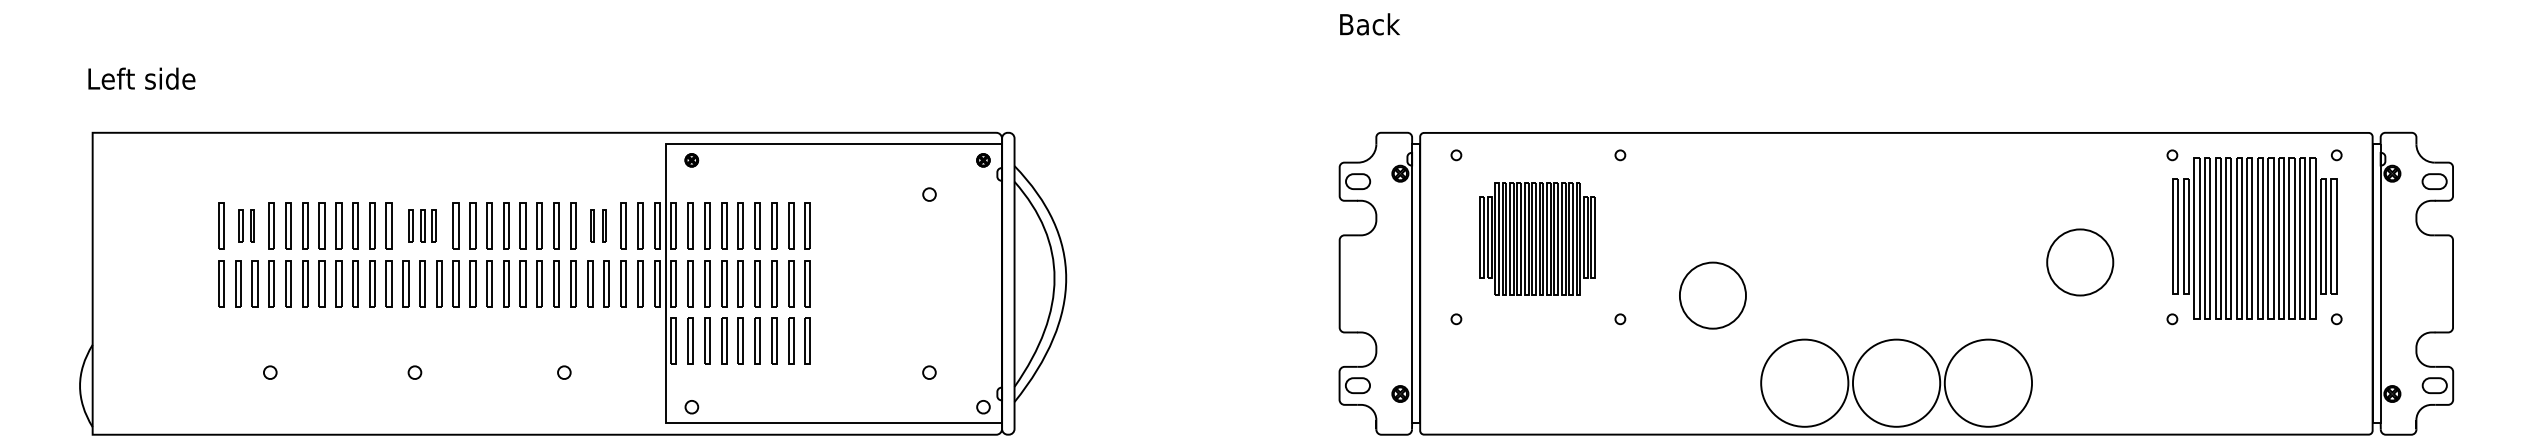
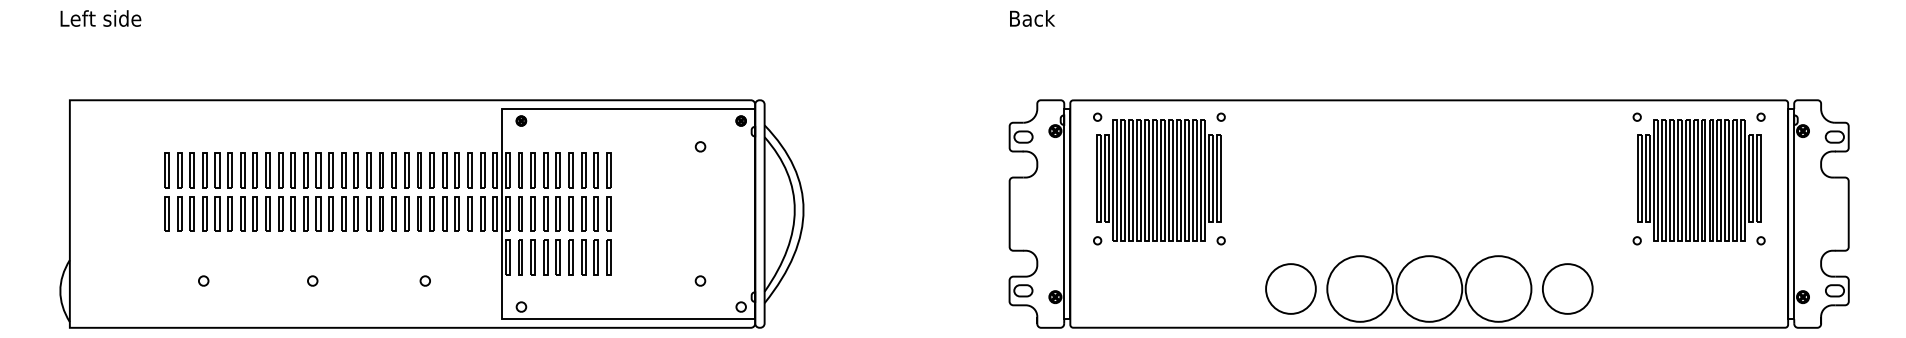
text: (141, 78) -> (100, 18), moved
part: (246, 225) -> (185, 170), size x1.43
part: (422, 225) -> (318, 170), size x1.43
part: (597, 225) -> (450, 170), size x1.43
curve: (2062, 236) -> (1554, 269), moved
part: (1537, 239) -> (1158, 180), size x1.43
curve: (1695, 269) -> (1277, 269), moved

